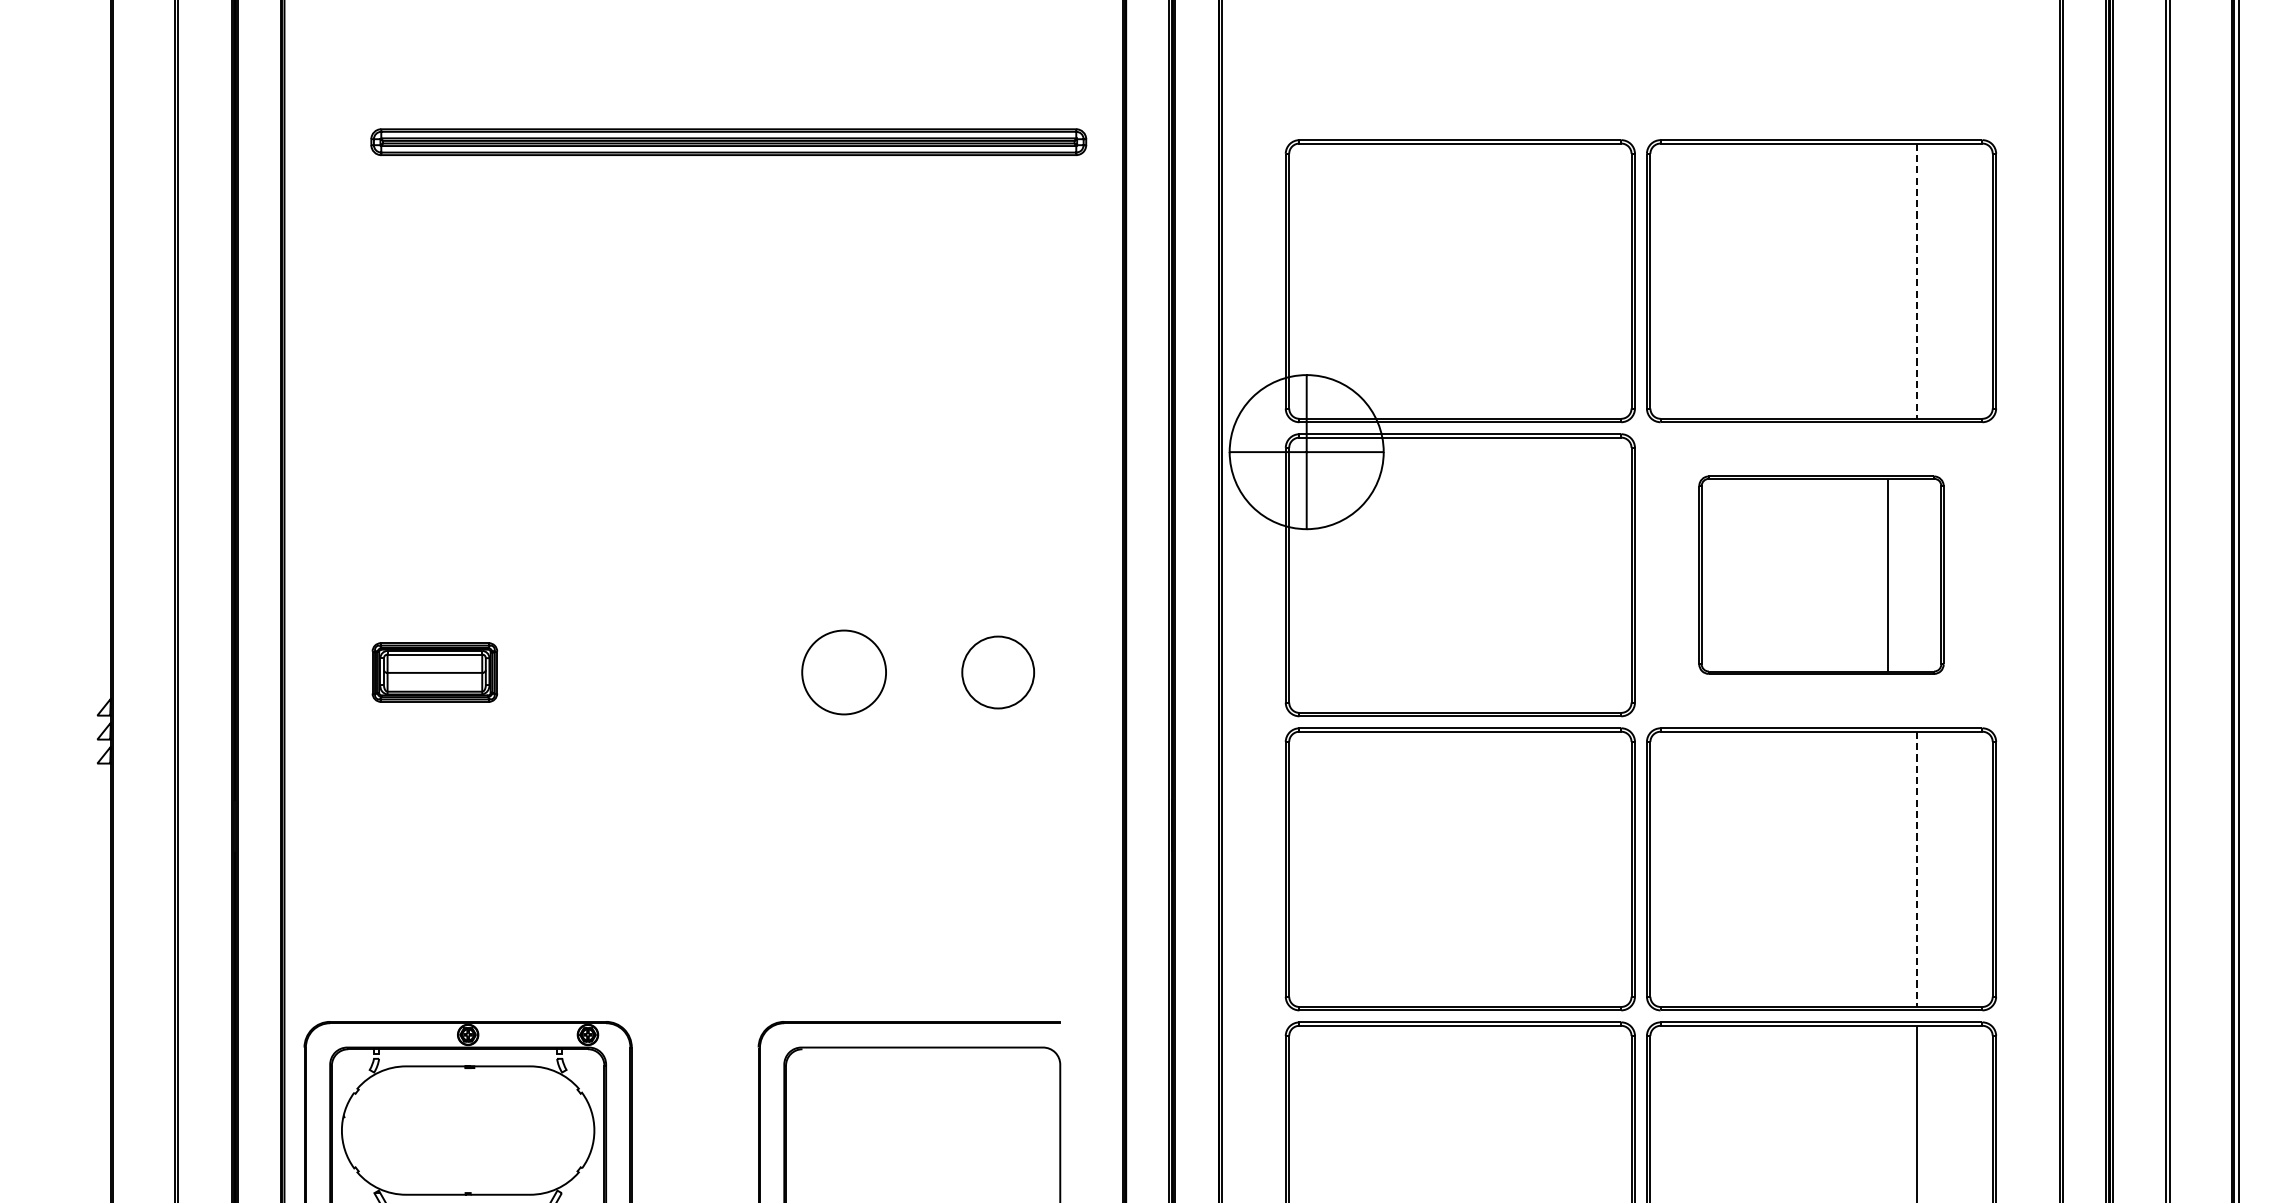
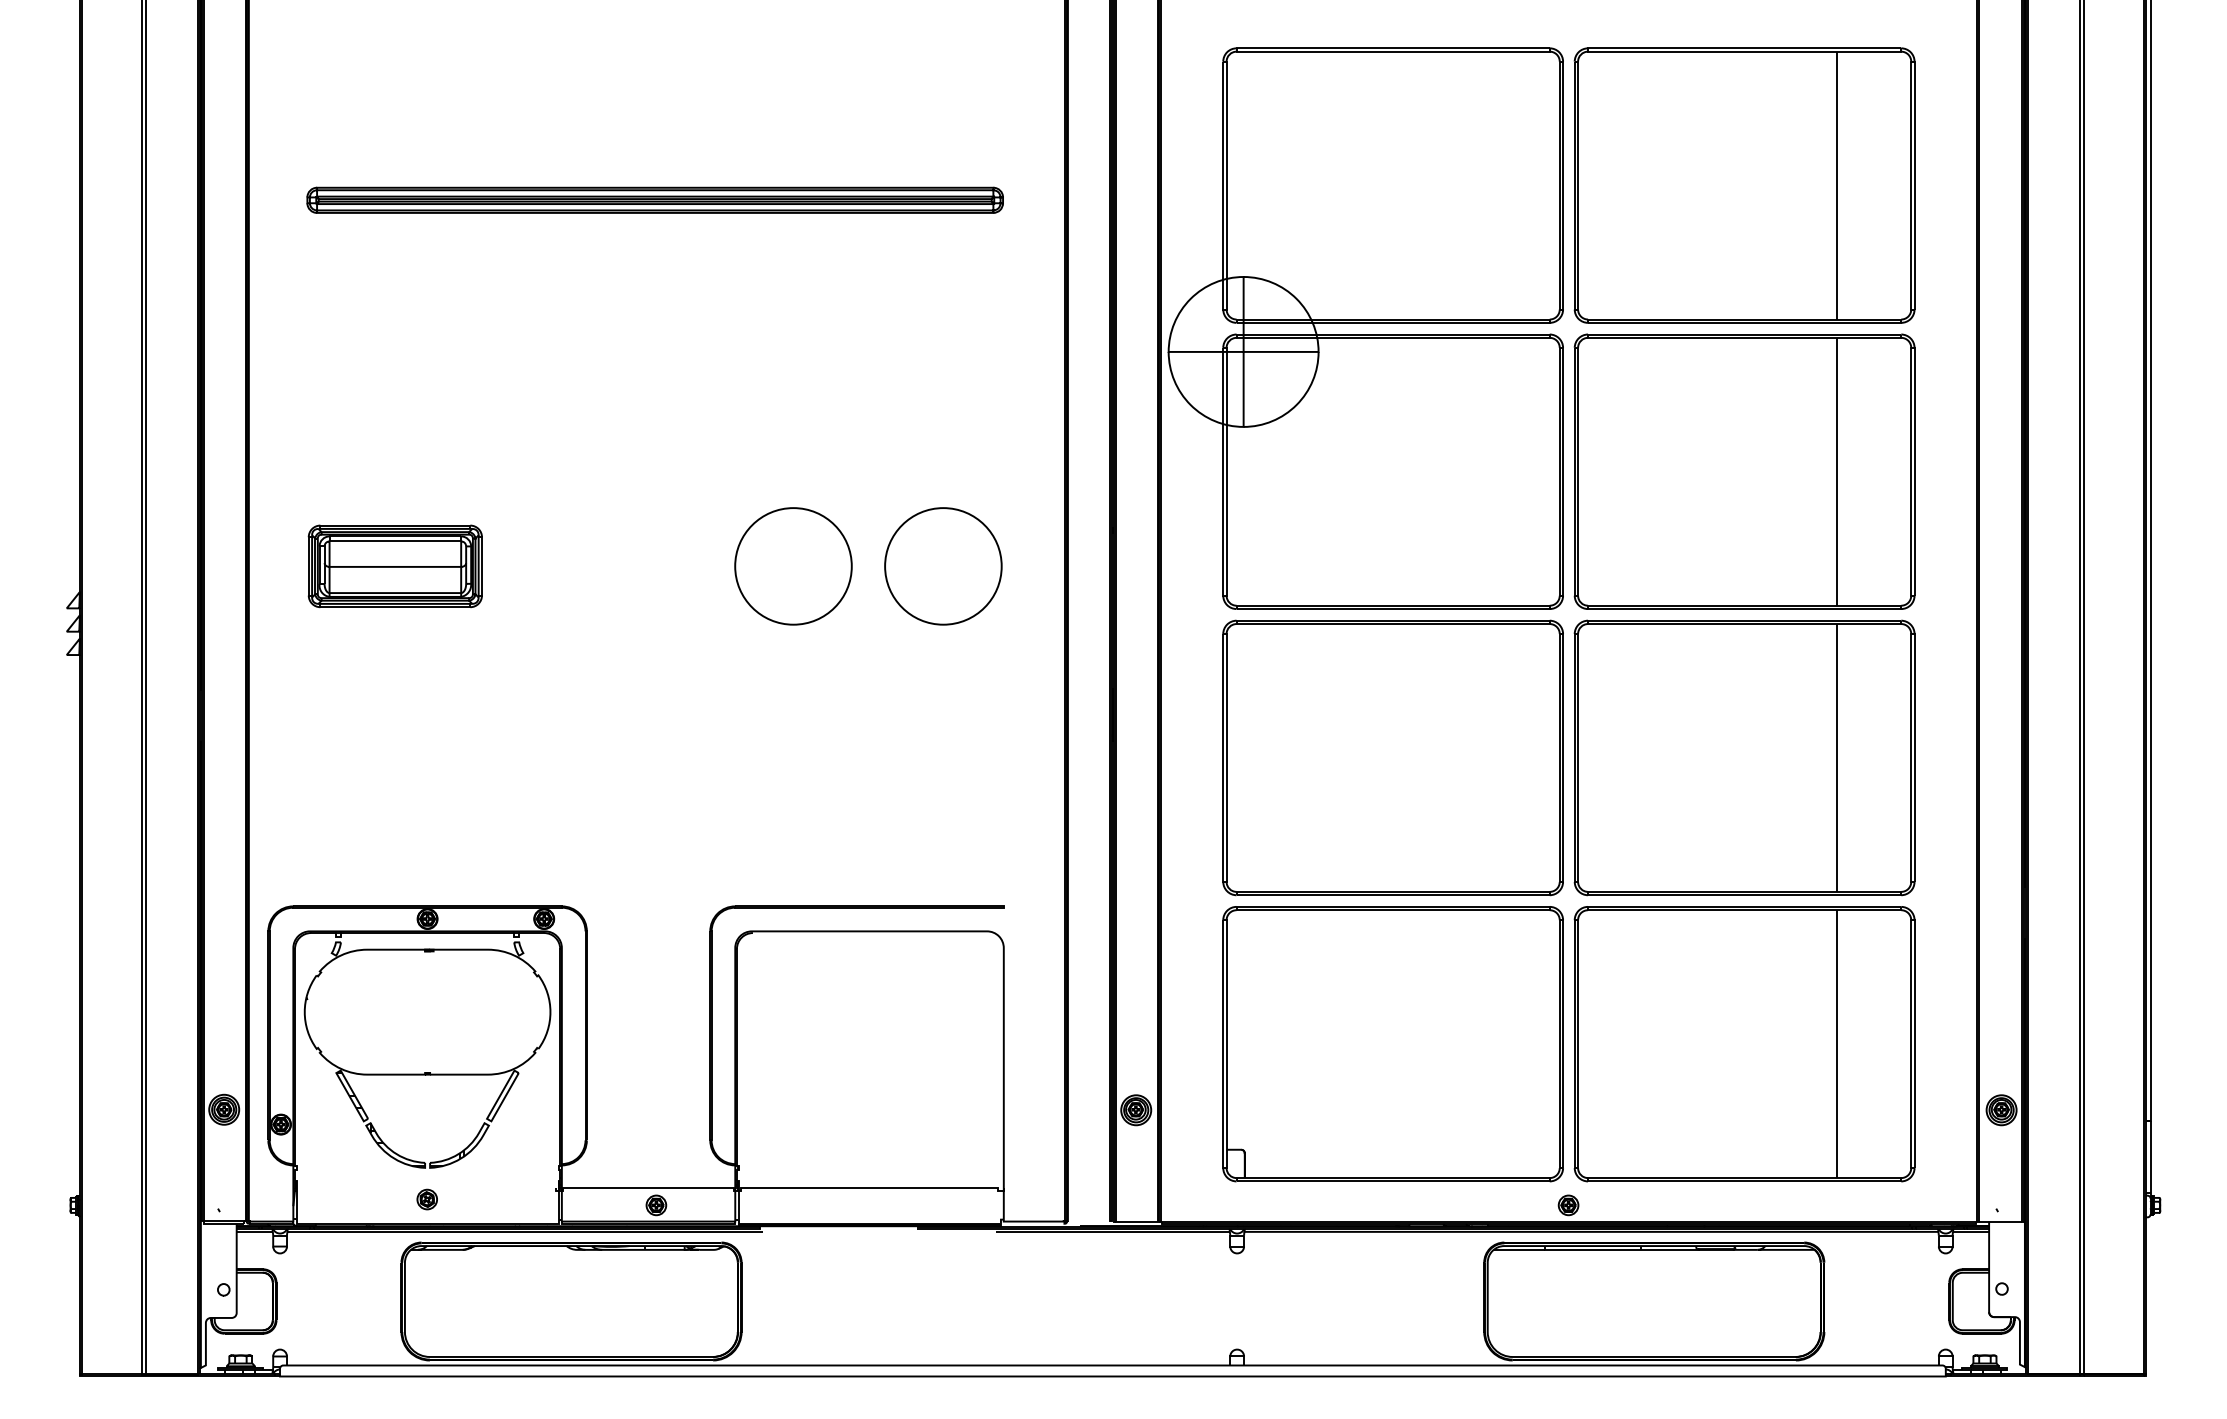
part: (728, 141) -> (654, 199), moved
line: (1916, 281) -> (1837, 185), dashed -> solid
part: (1821, 574) -> (1744, 471), size x1.43
part: (434, 672) -> (394, 566), size x1.43
circle: (844, 672) -> (793, 566), size x1.43
circle: (998, 672) -> (943, 566), size x1.67
line: (1916, 868) -> (1837, 757), dashed -> solid

